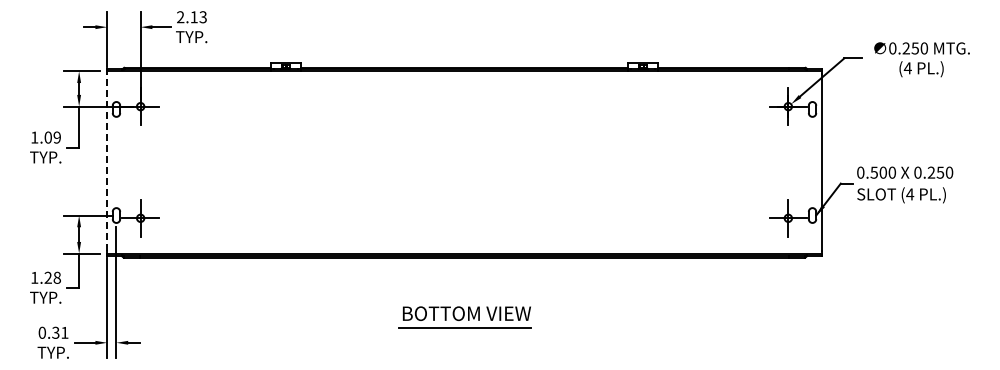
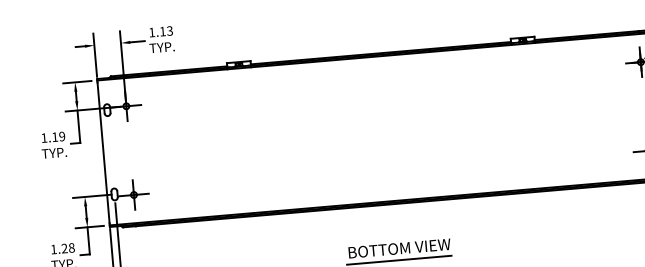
text: (180, 17) -> (151, 32), 2.13 -> 1.13
text: (47, 137) -> (54, 137), 1.09 -> 1.19
line: (107, 161) -> (103, 152), dashed -> solid

